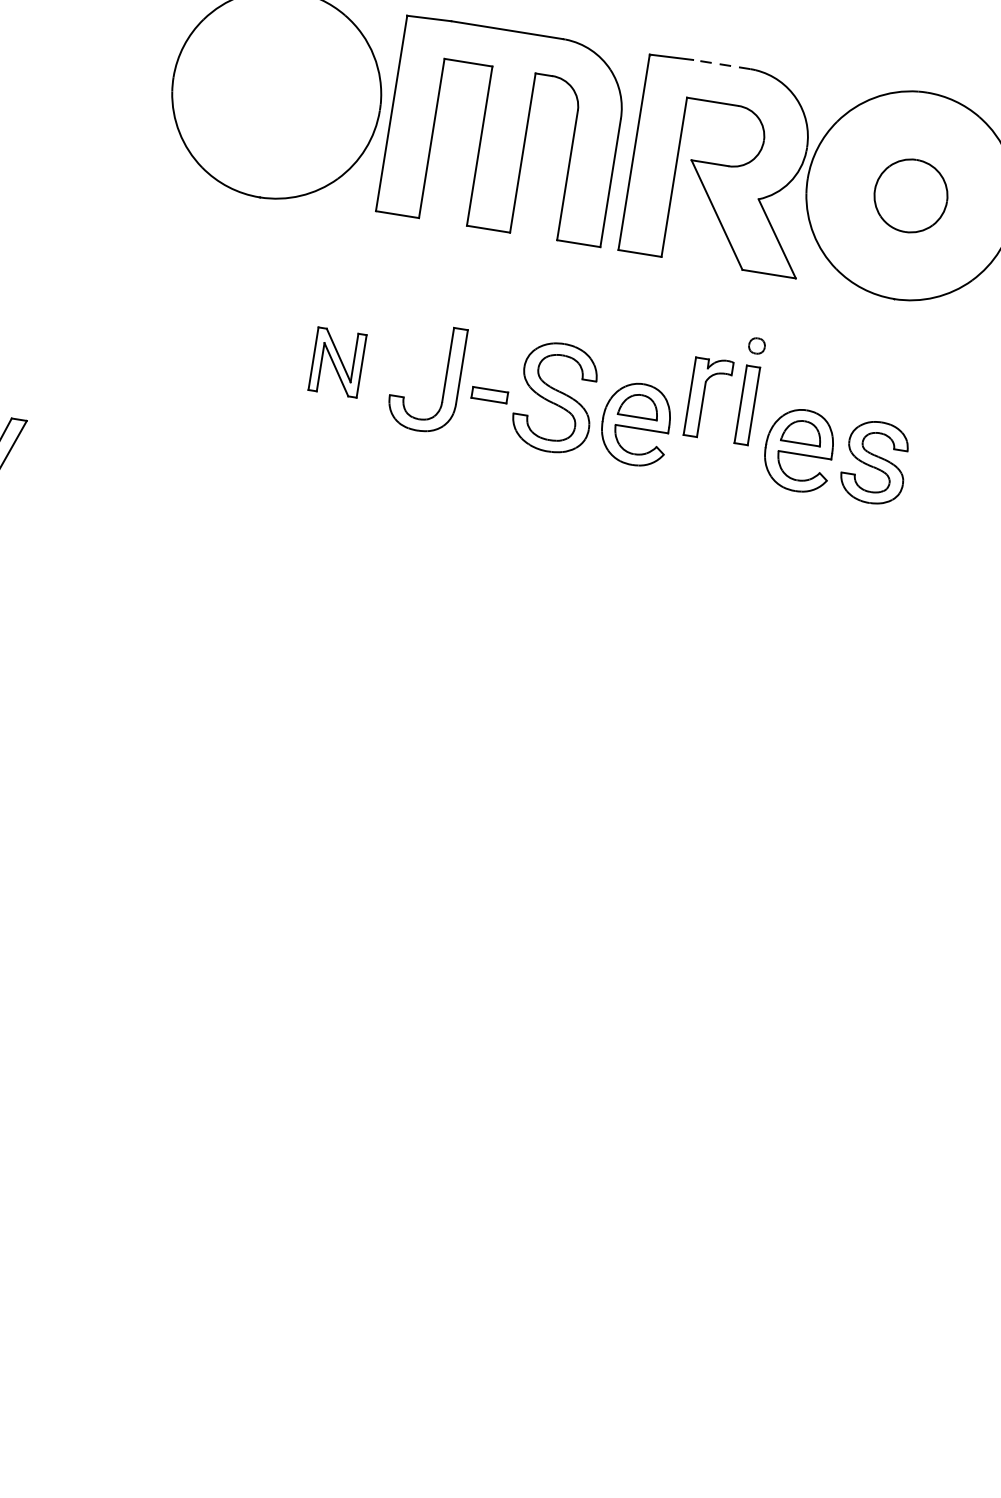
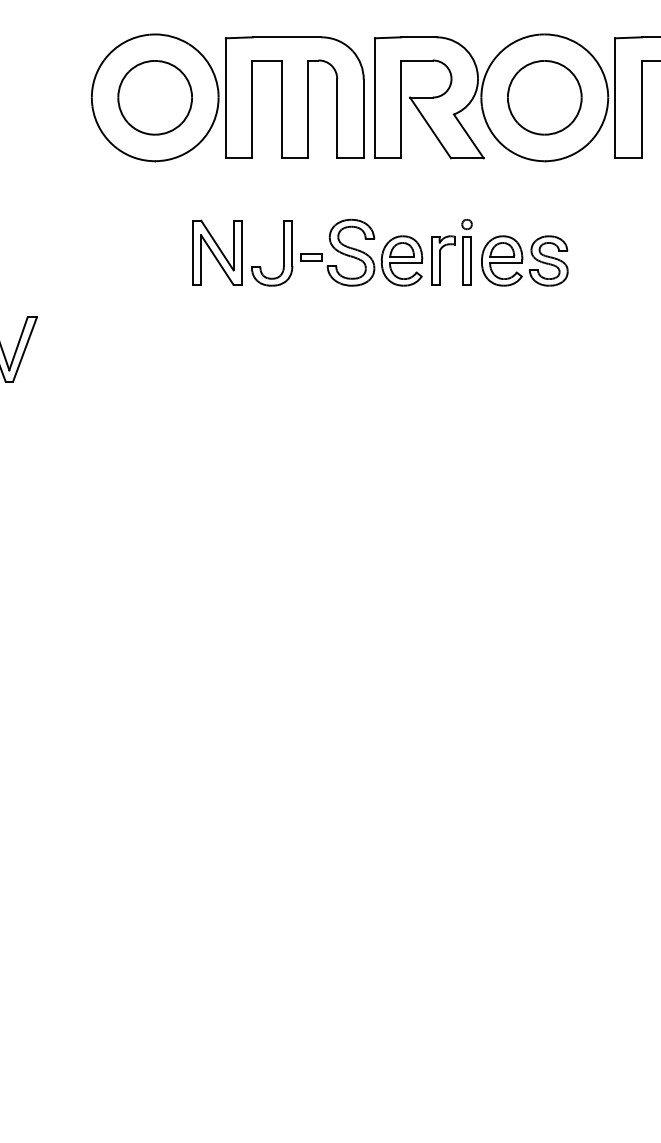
line: (721, 64) -> (418, 37), dashed -> solid
part: (275, 93) -> (154, 97), added
part: (910, 195) -> (544, 97), size x1.67
part: (337, 362) -> (217, 252), size x1.67
part: (726, 376) -> (451, 245), moved

